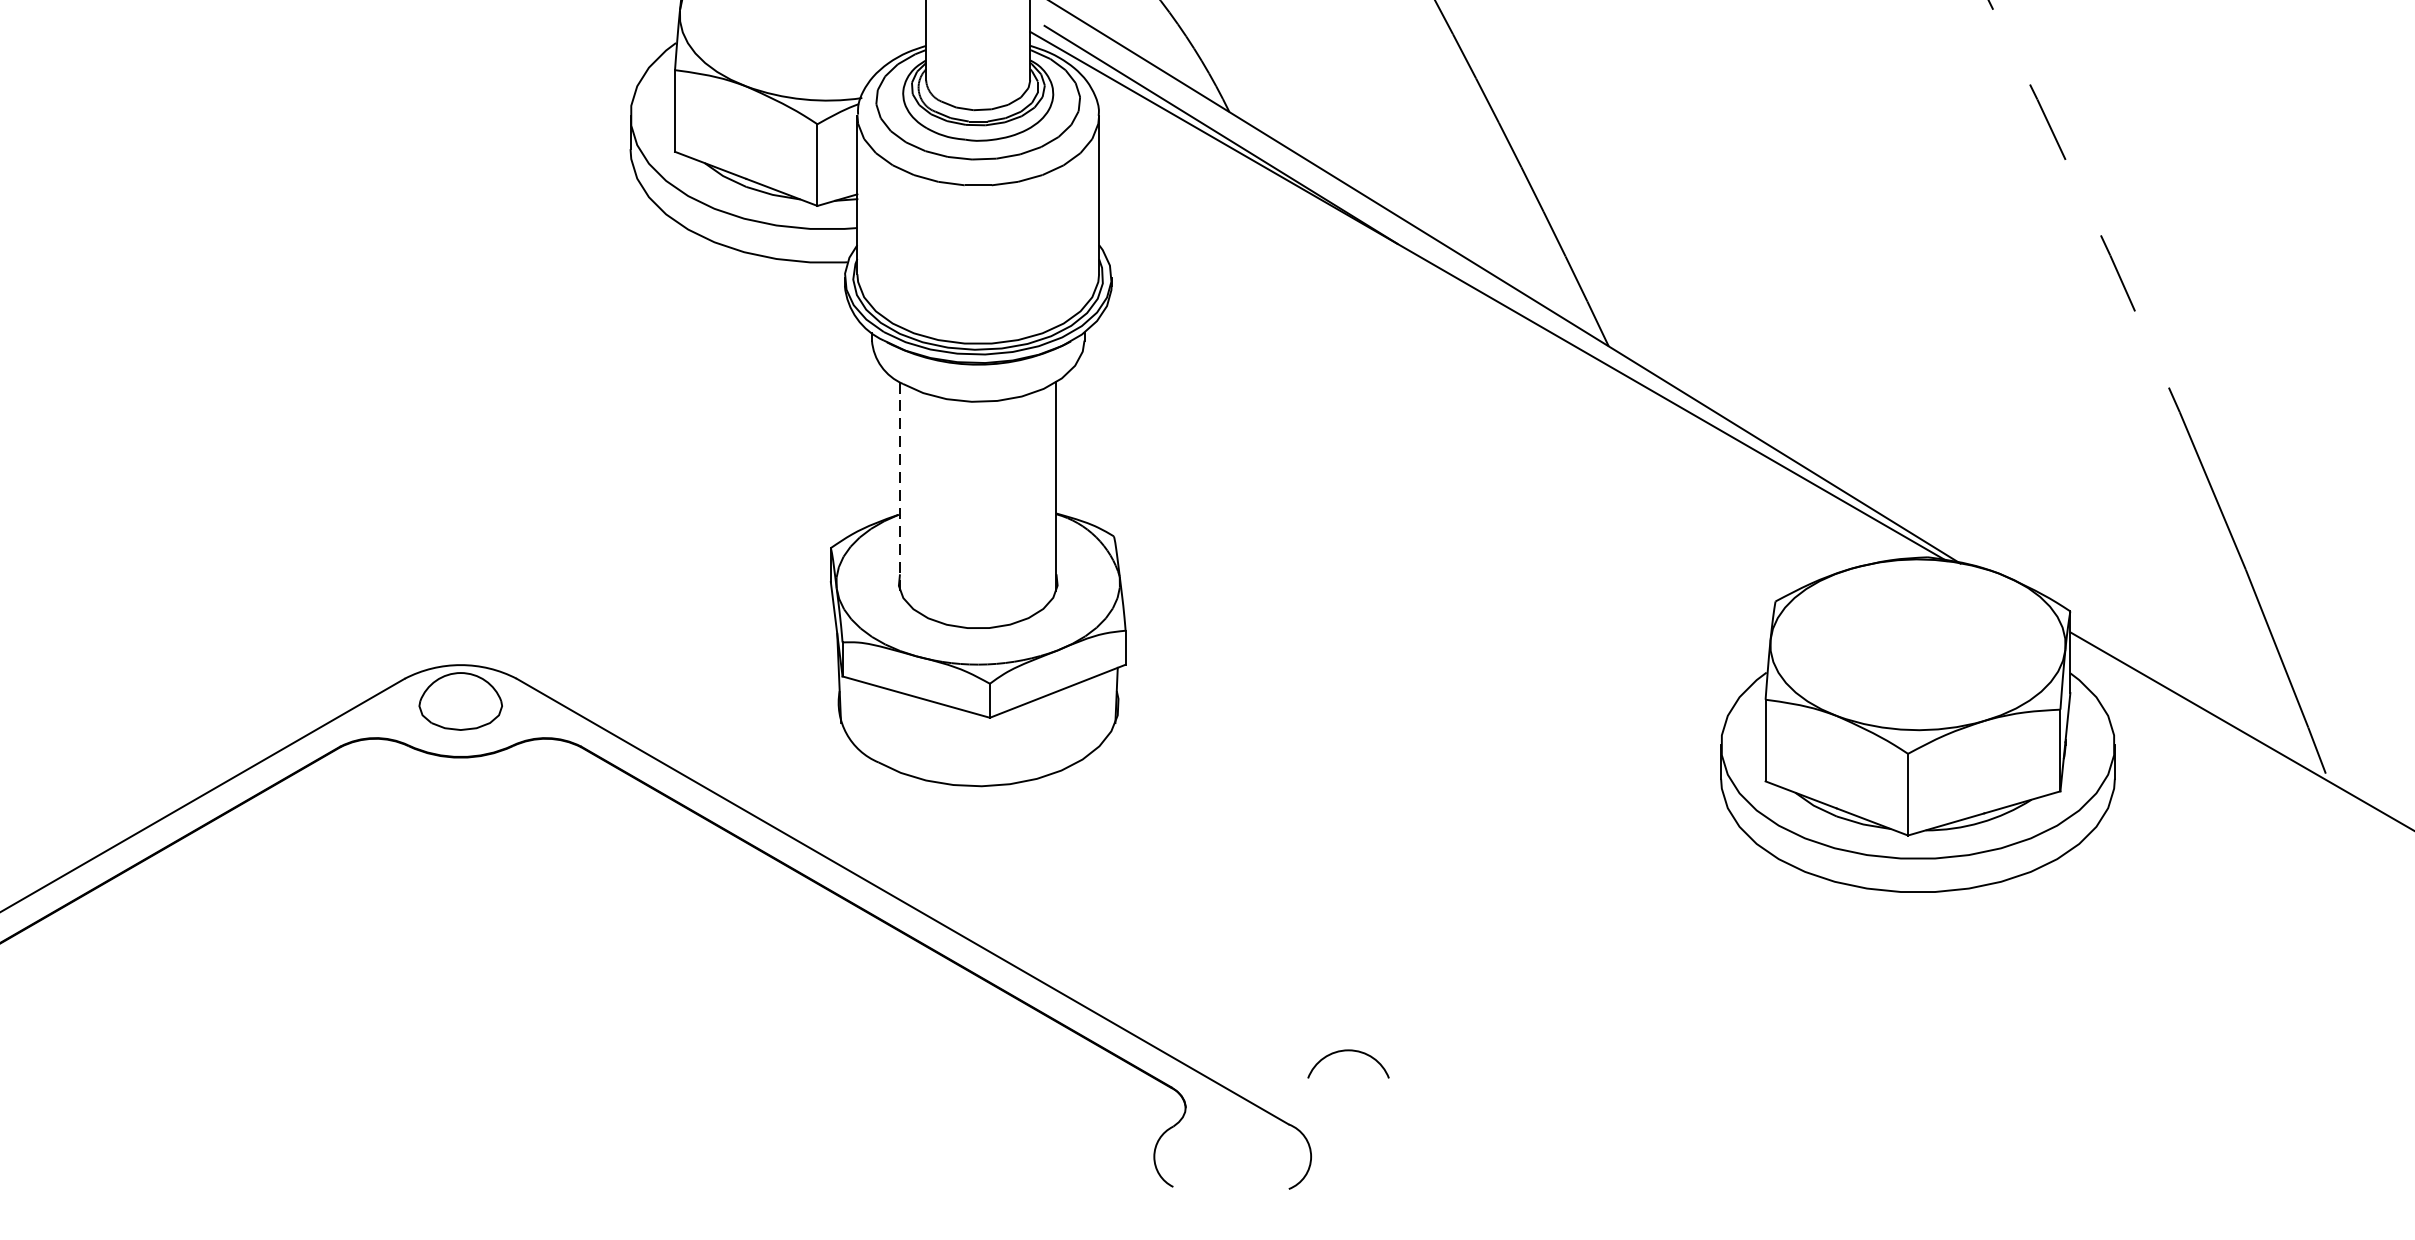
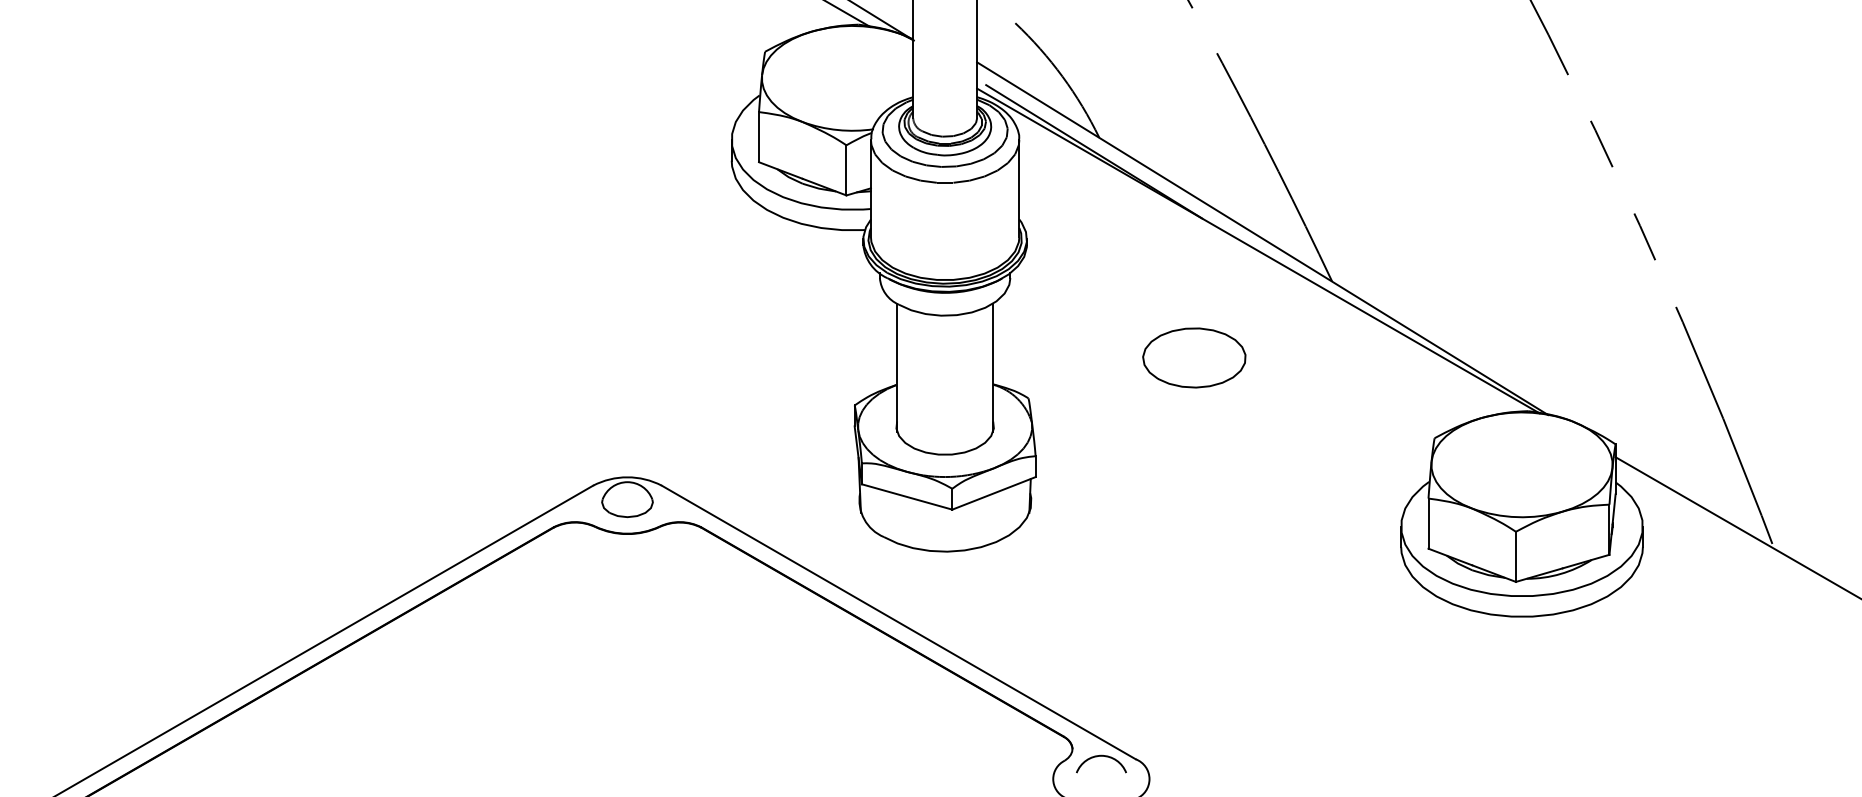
part: (1384, 469) -> (1194, 357), added
line: (900, 487) -> (897, 368), dashed -> solid
arc: (1348, 1051) -> (1101, 756), moved

